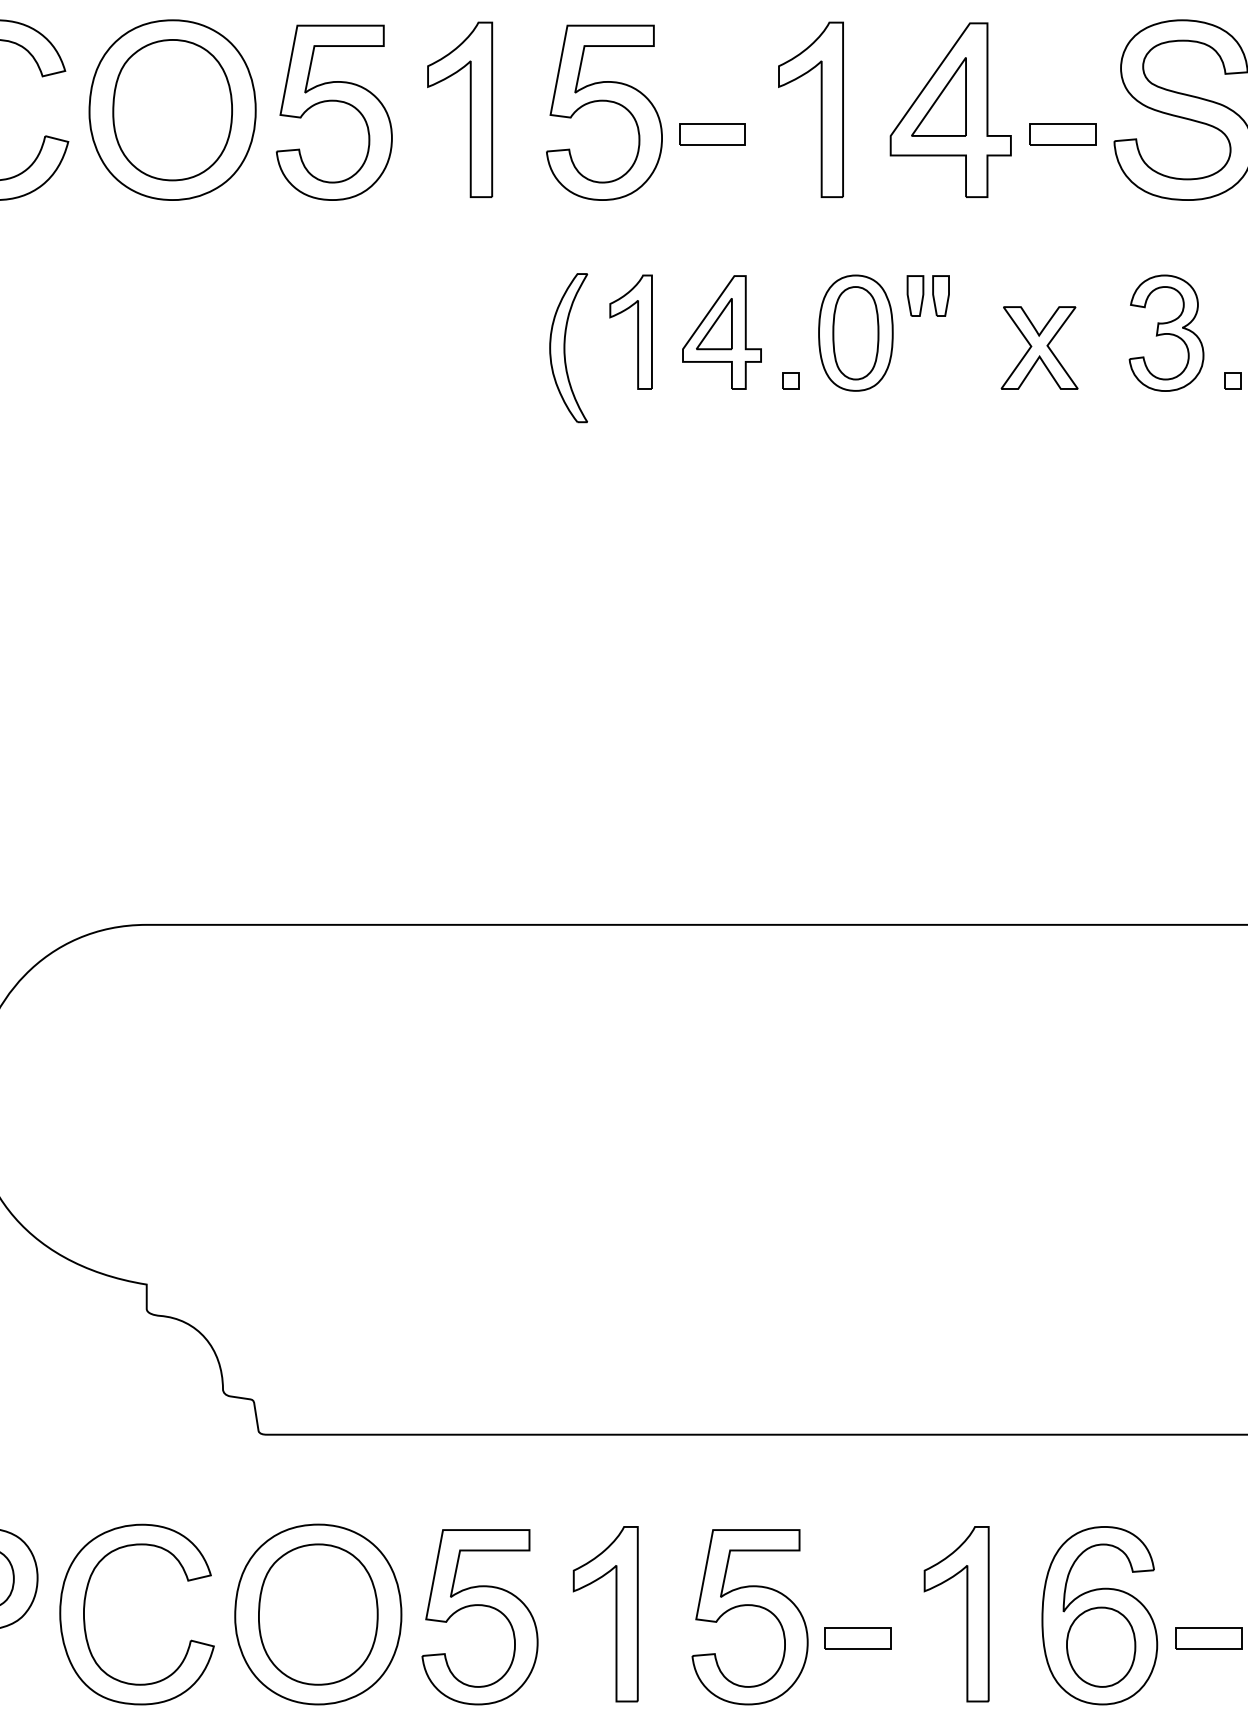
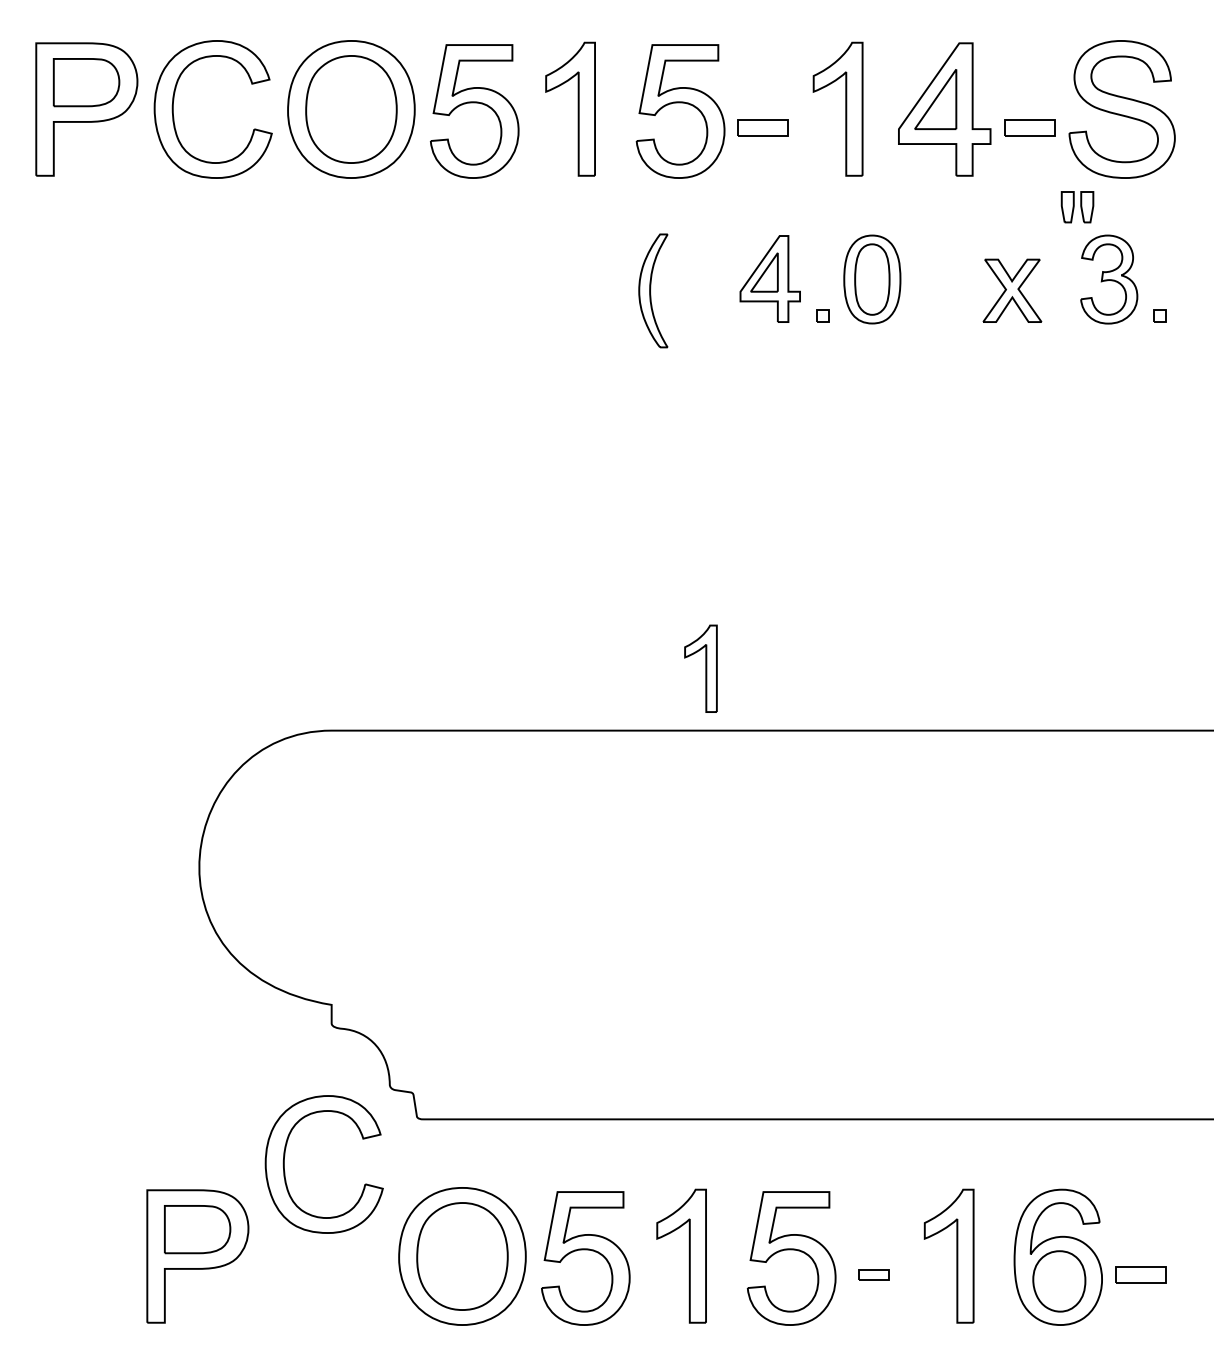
part: (928, 296) -> (1077, 207), moved
part: (630, 331) -> (700, 668), moved
part: (86, 1623) -> (285, 1171), moved
part: (857, 1638) -> (873, 1274), size x0.6

